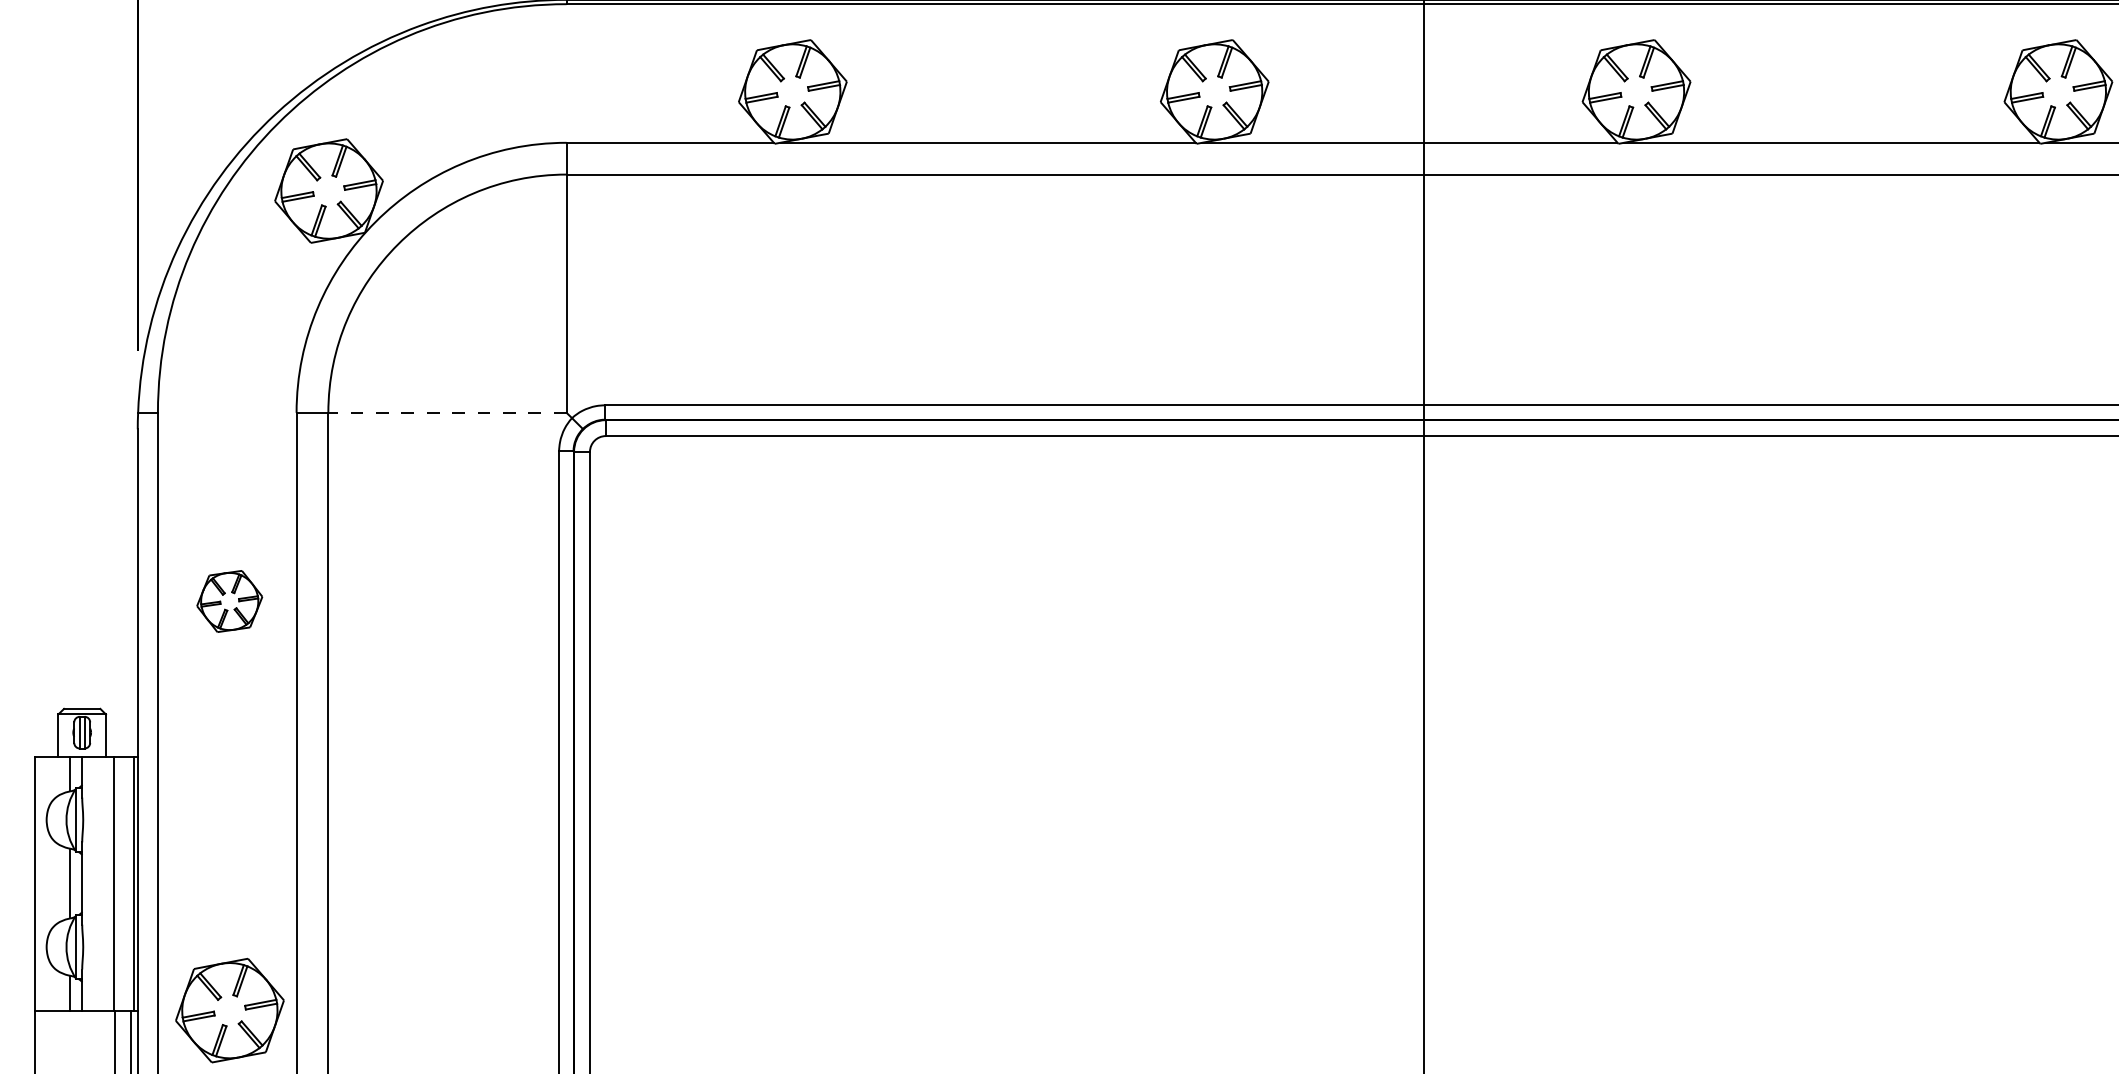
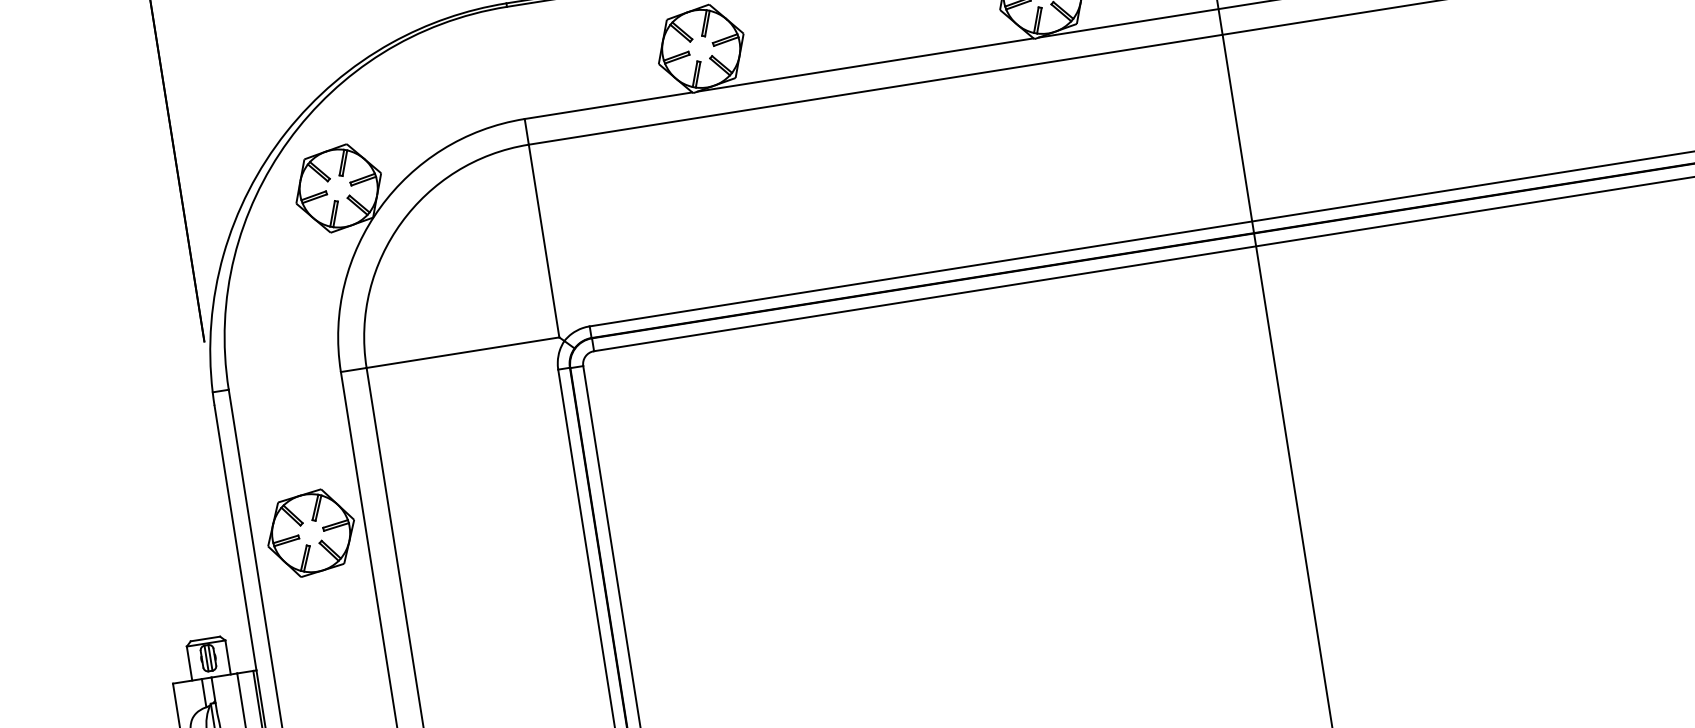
line: (446, 412) -> (462, 352), dashed -> solid
part: (229, 601) -> (310, 533), size x1.67

